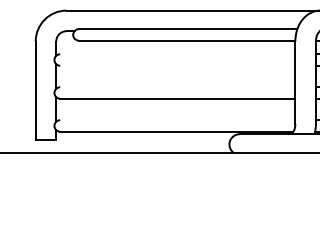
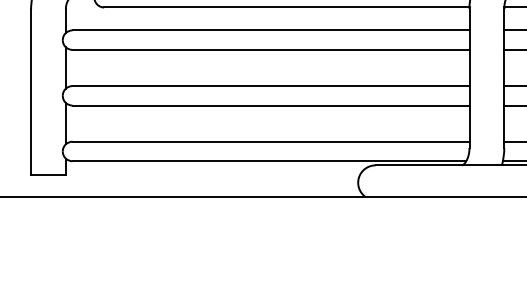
line: (177, 54) -> (270, 30), added
line: (177, 65) -> (270, 49), added
line: (177, 87) -> (270, 86), added
line: (177, 120) -> (270, 142), added

